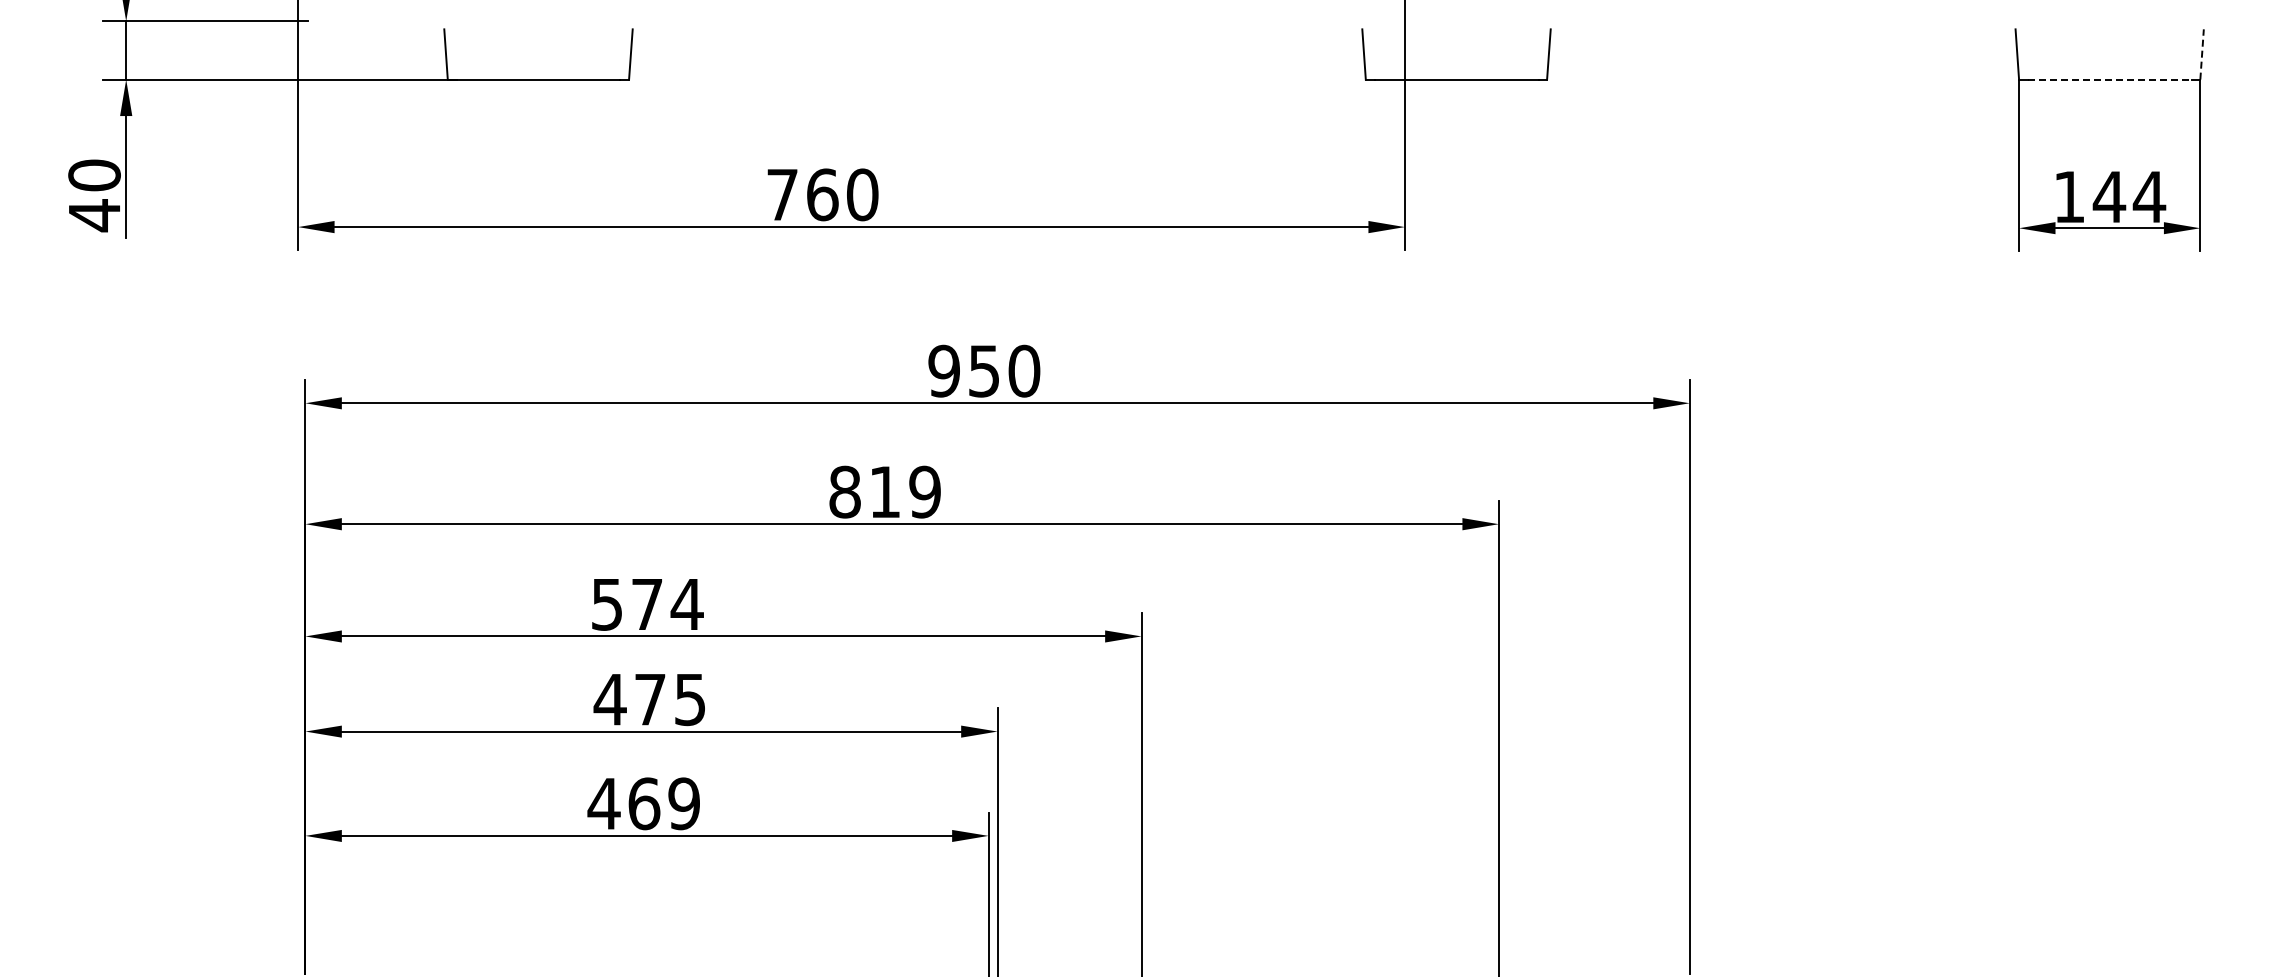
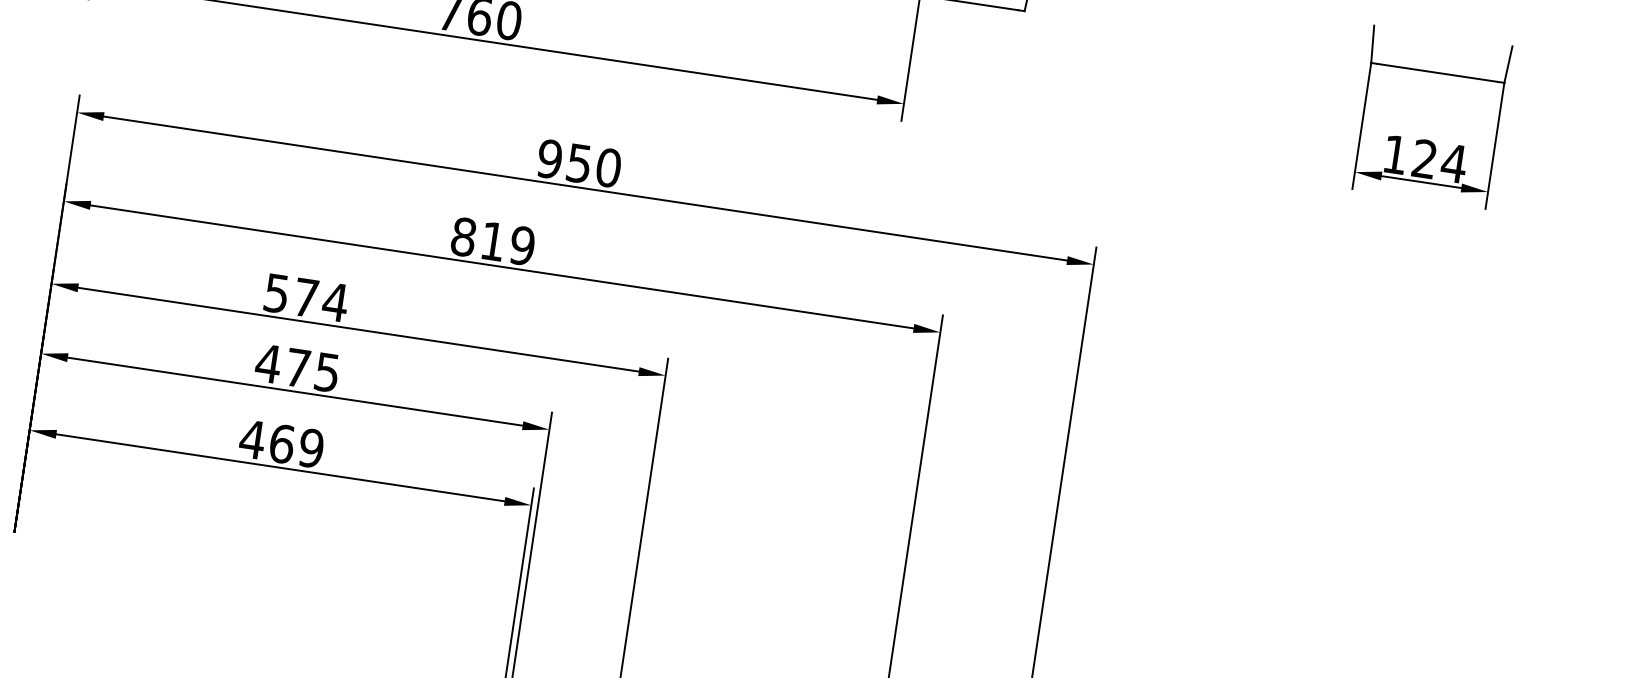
line: (2202, 54) -> (1508, 64), dashed -> solid
line: (2109, 79) -> (1437, 72), dashed -> solid
text: (2109, 196) -> (1424, 158), 144 -> 124

